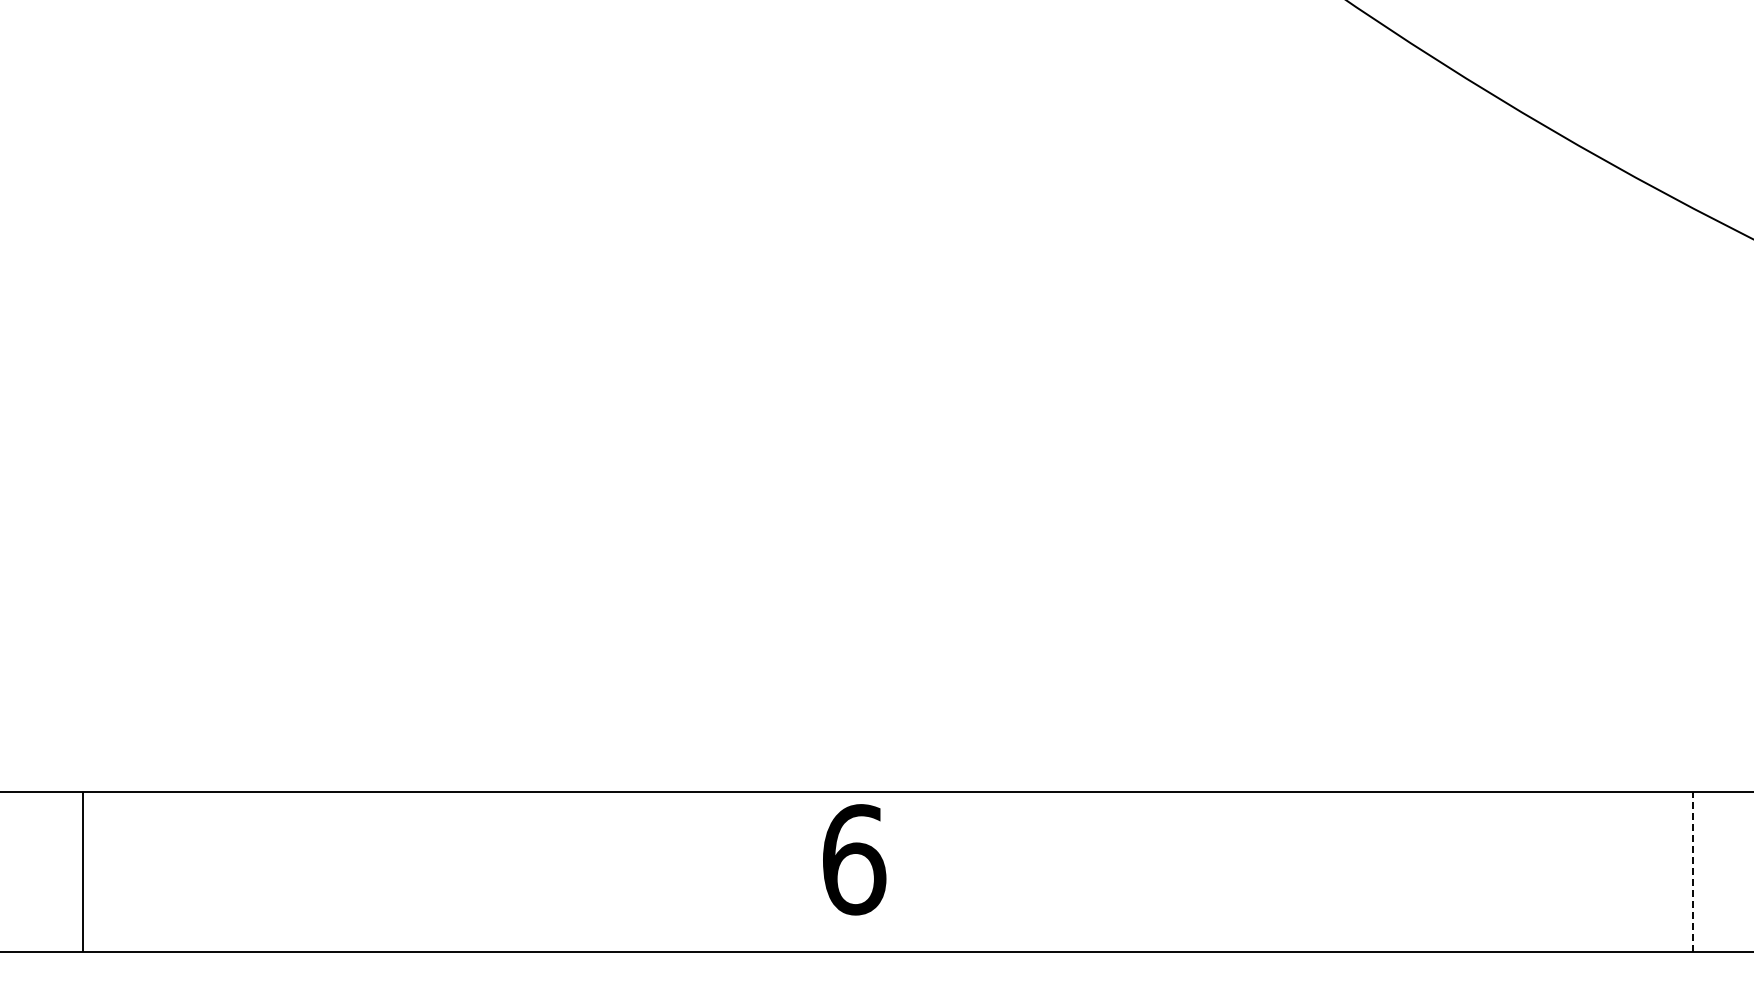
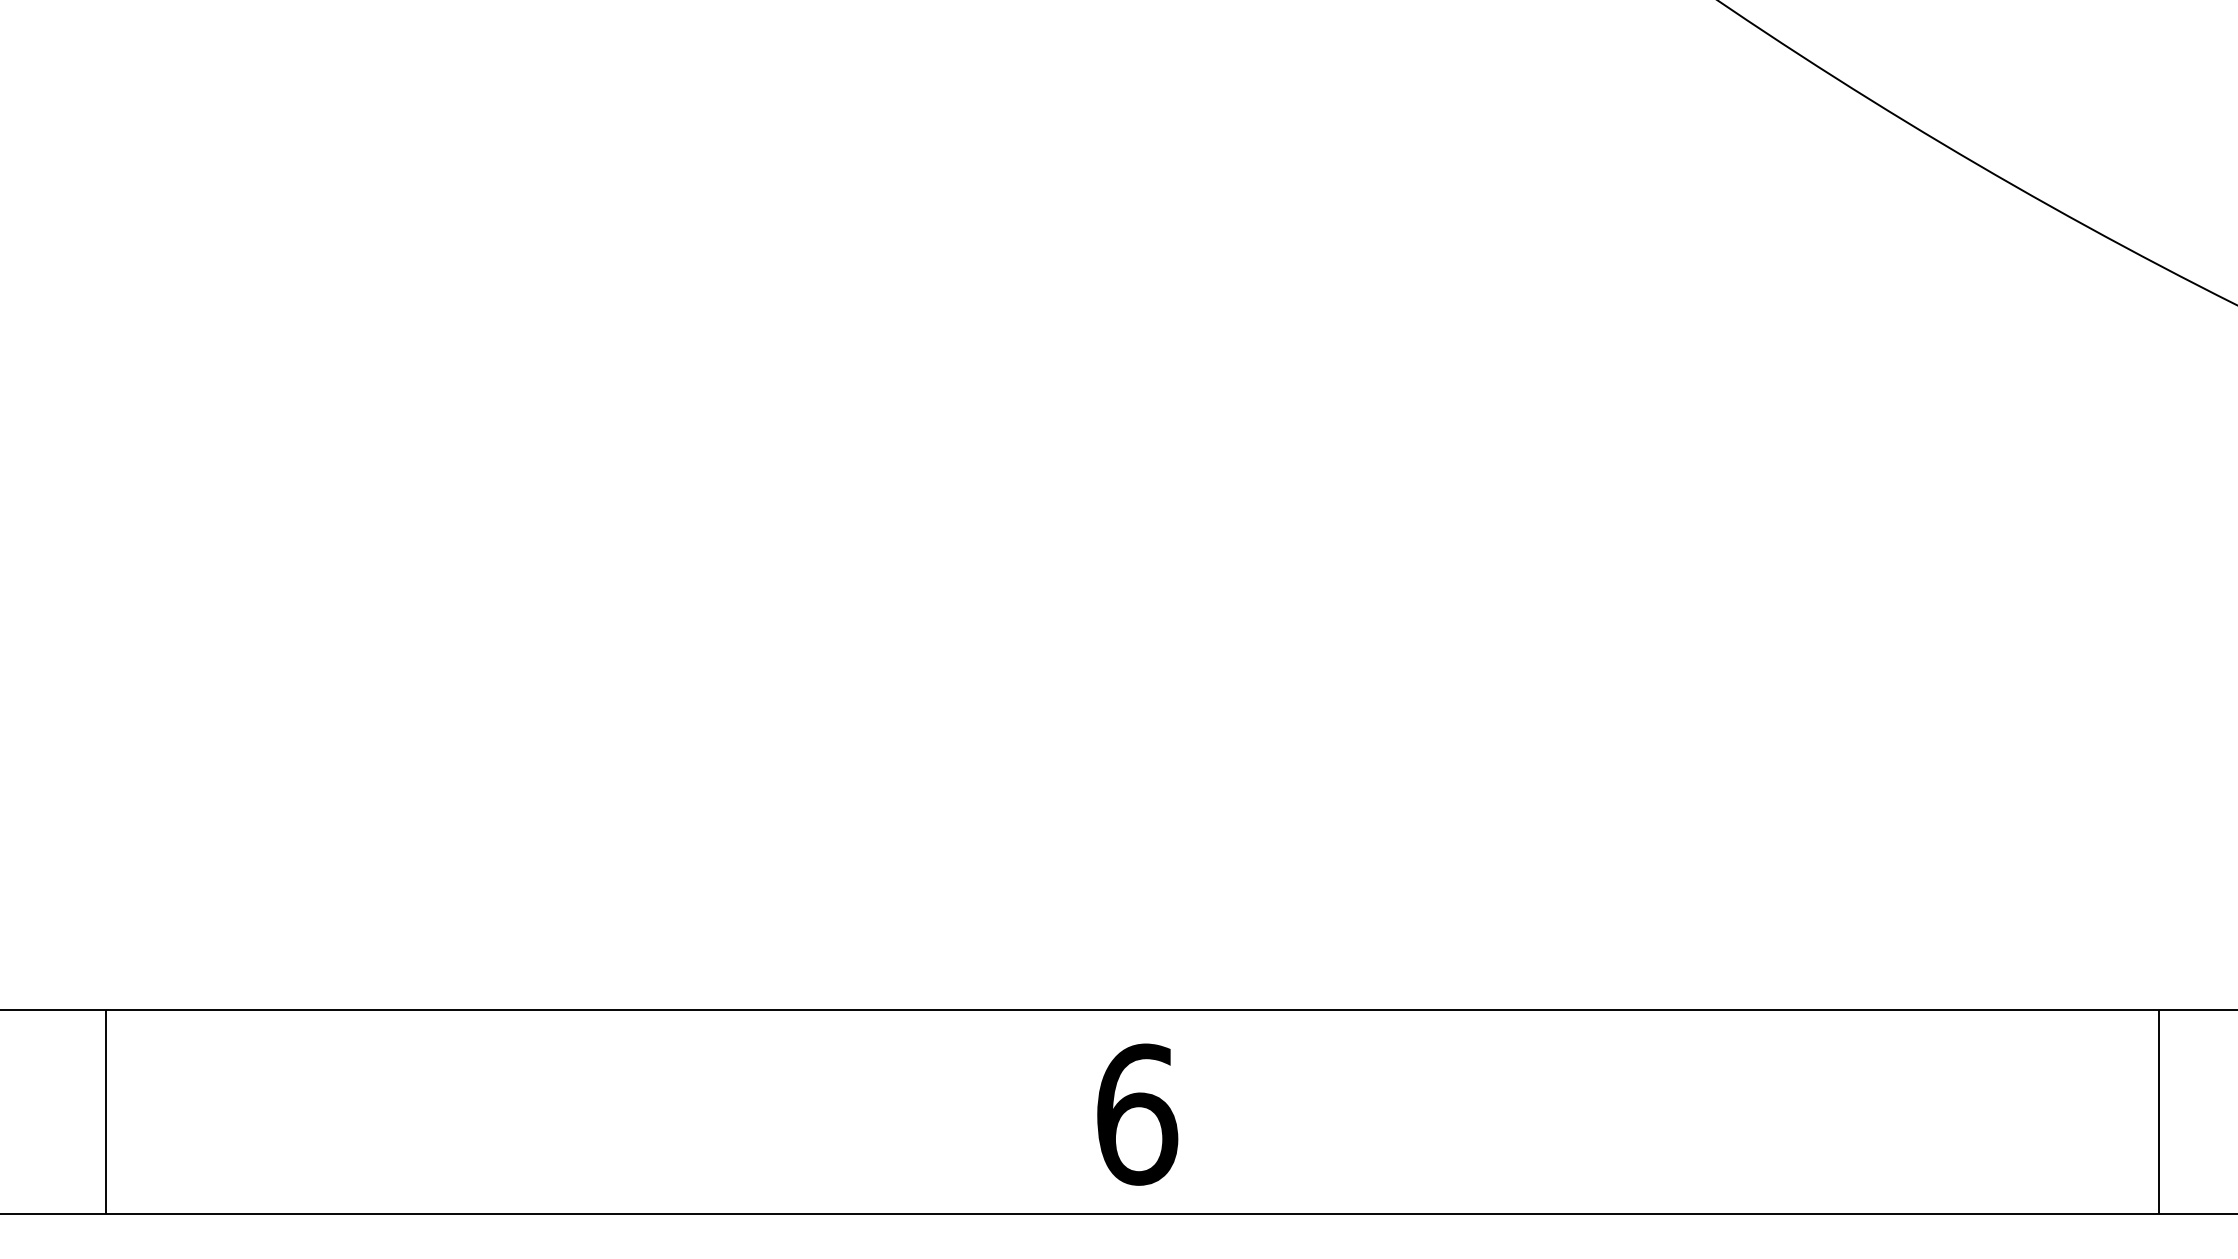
text: (854, 859) -> (1137, 1114), moved
line: (1692, 871) -> (2159, 1111), dashed -> solid

